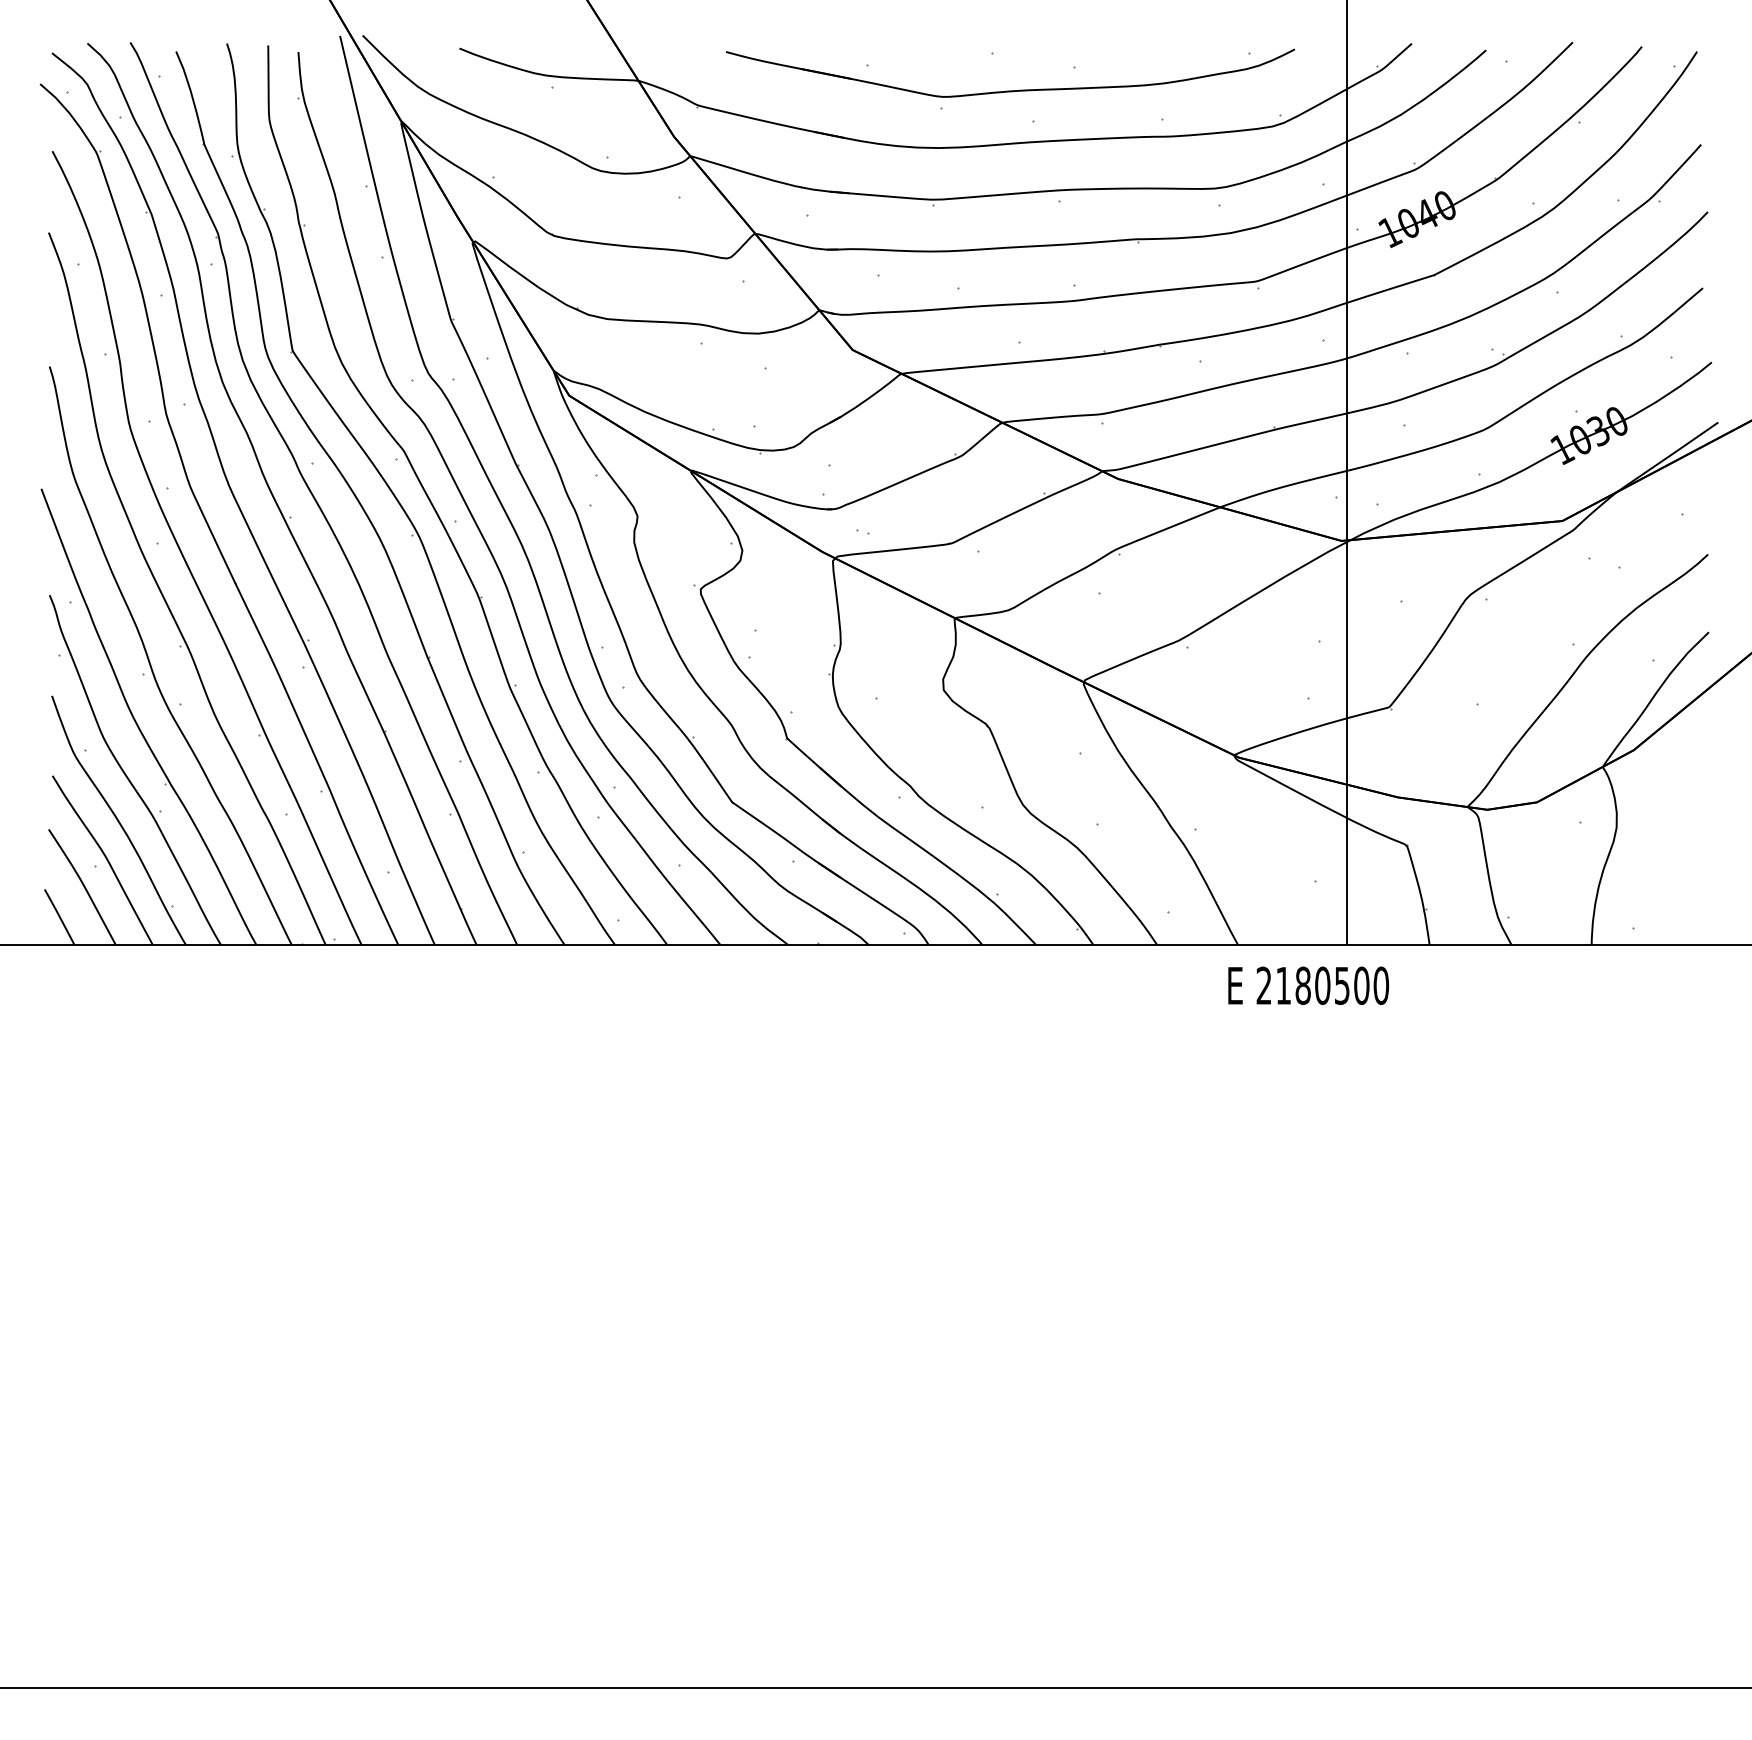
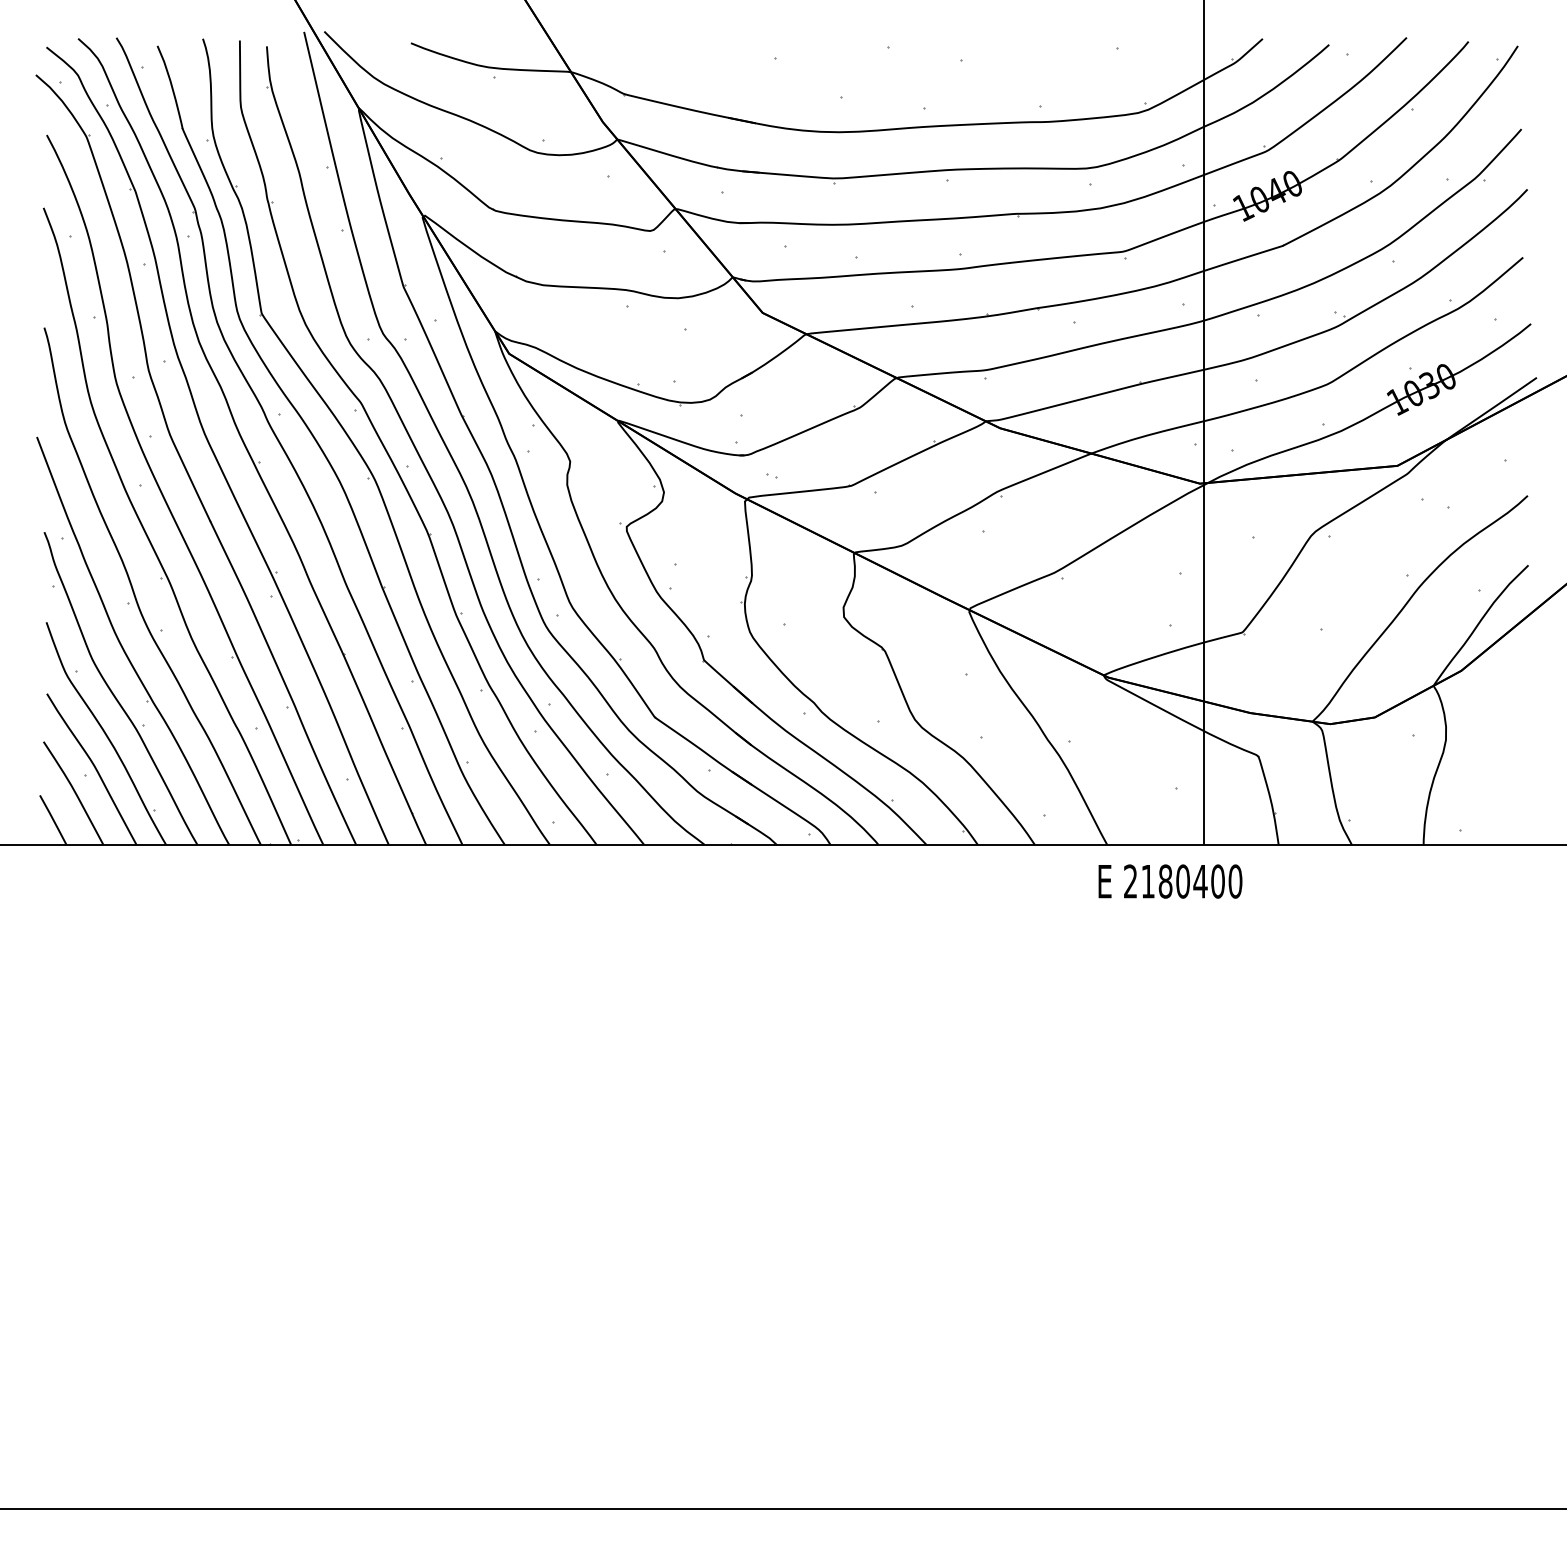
part: (1010, 90) -> (903, 80), removed
text: (1342, 985) -> (1200, 881), 2180500 -> 2180400

